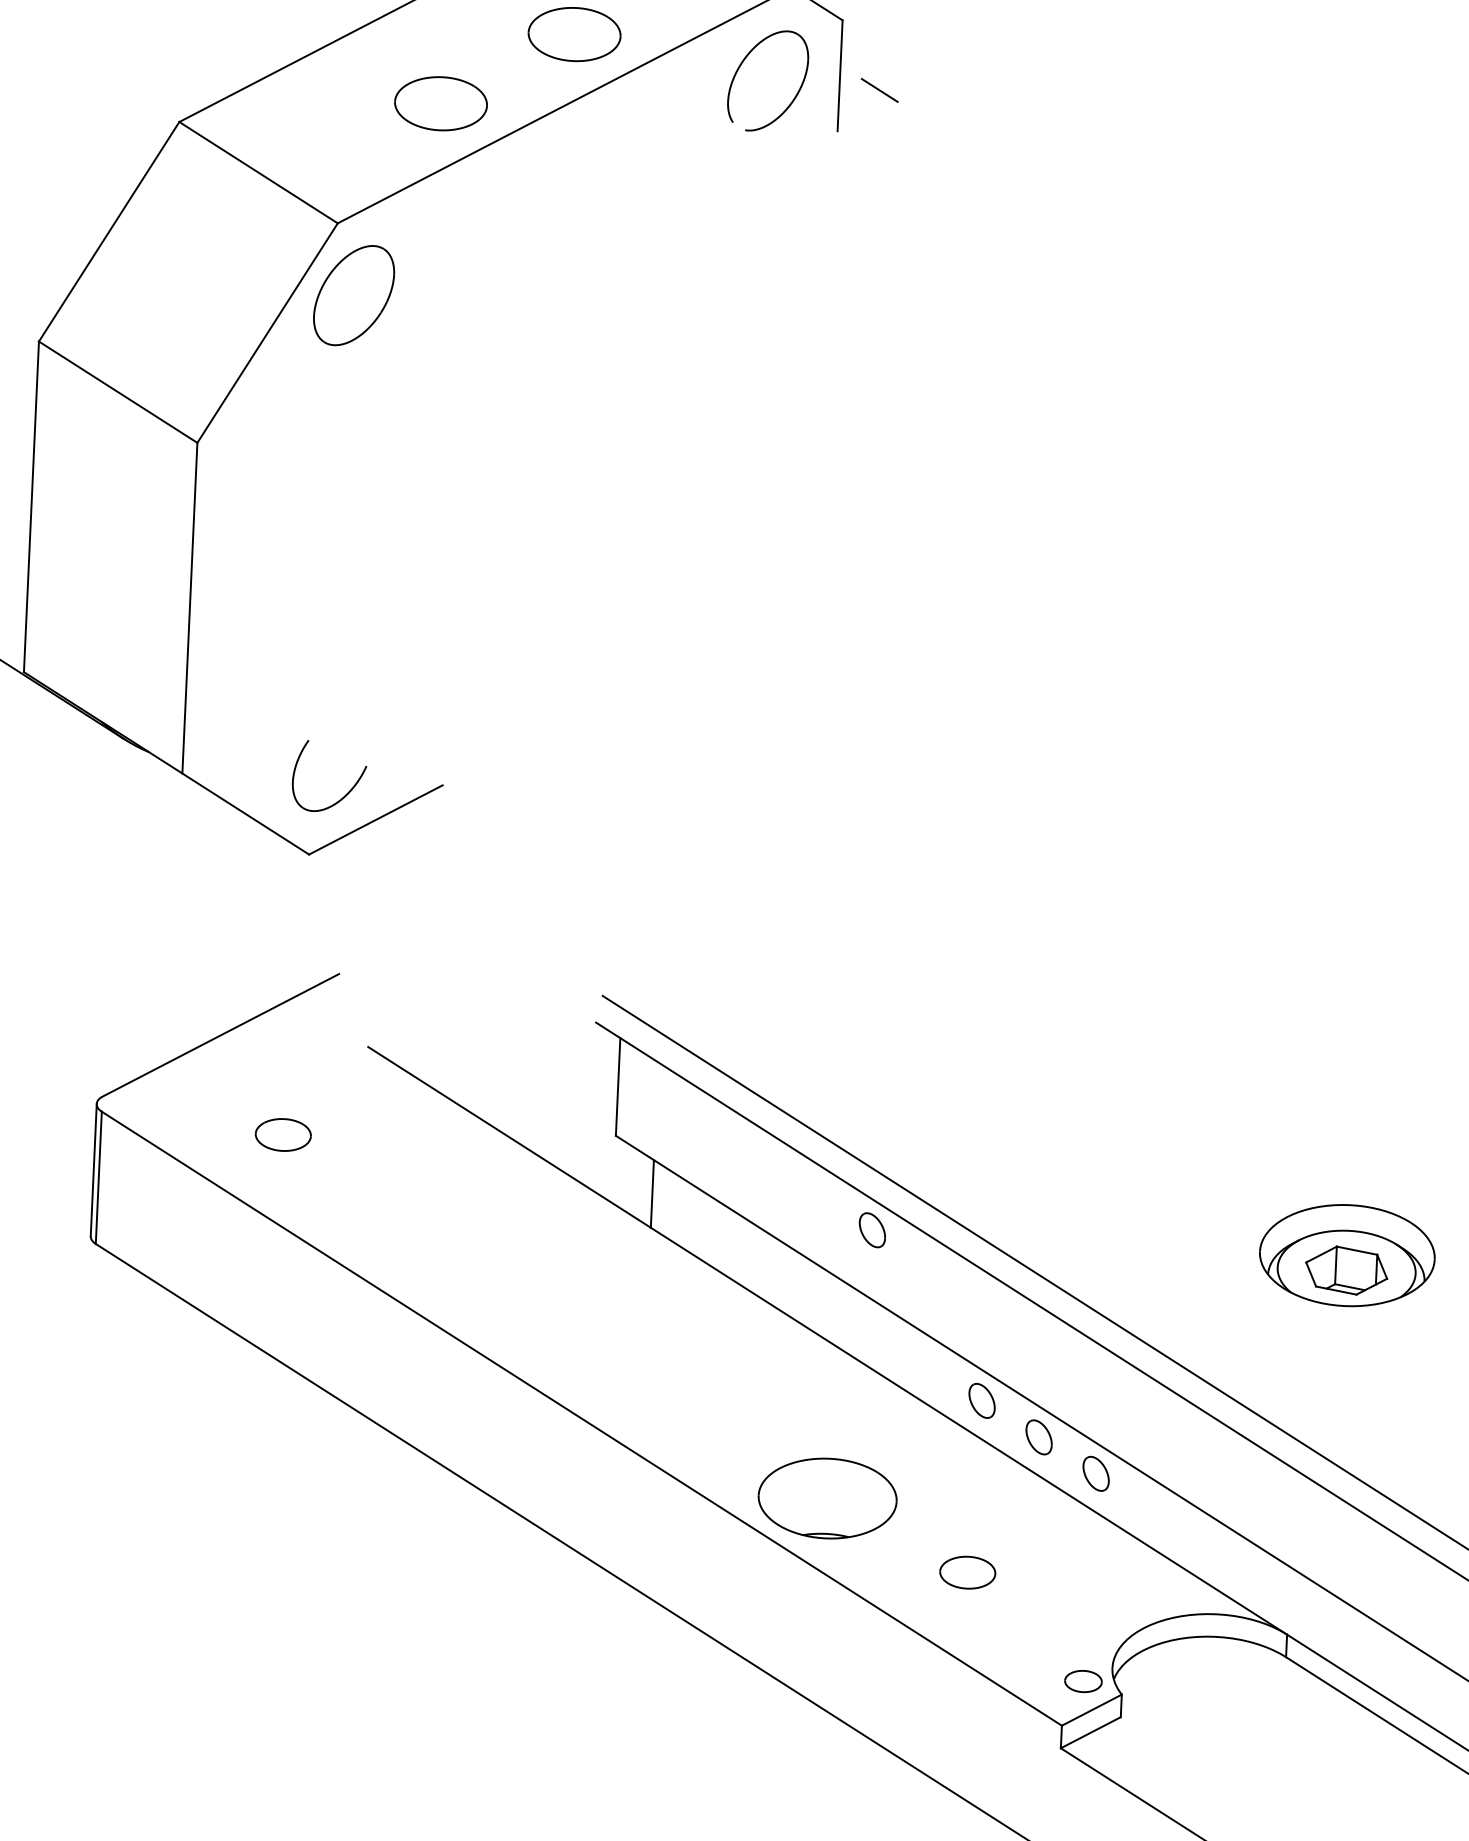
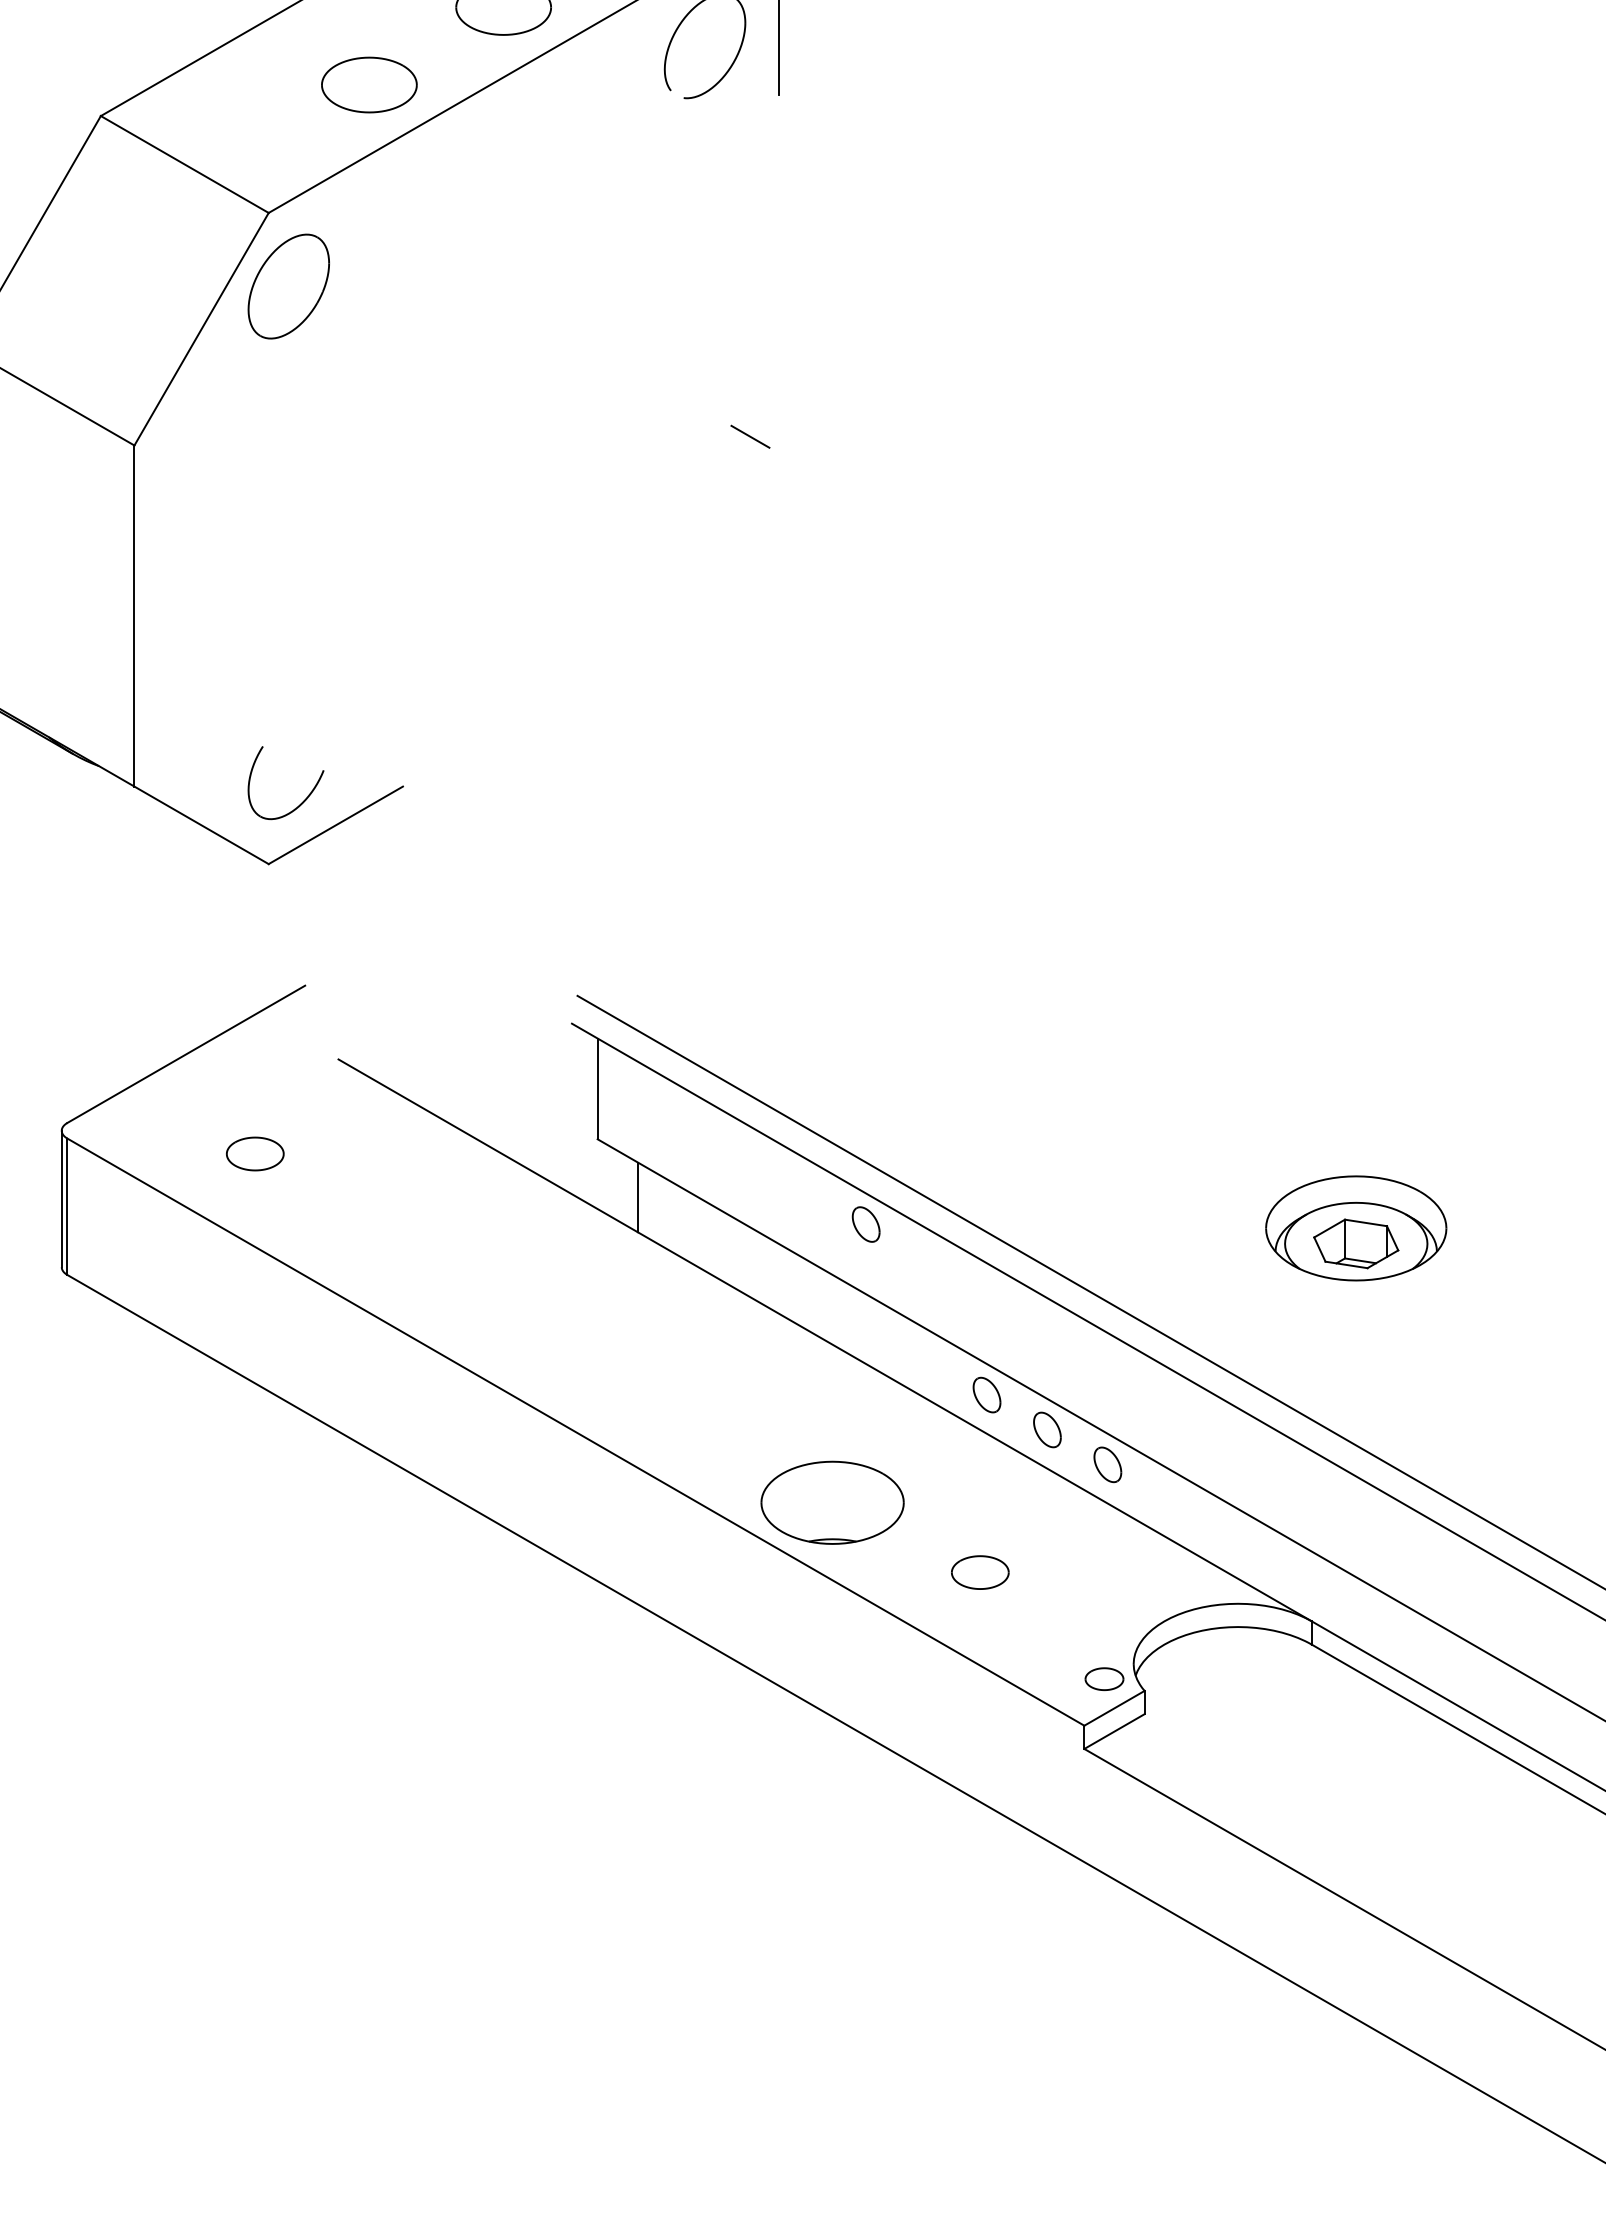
line: (879, 90) -> (750, 436), moved

